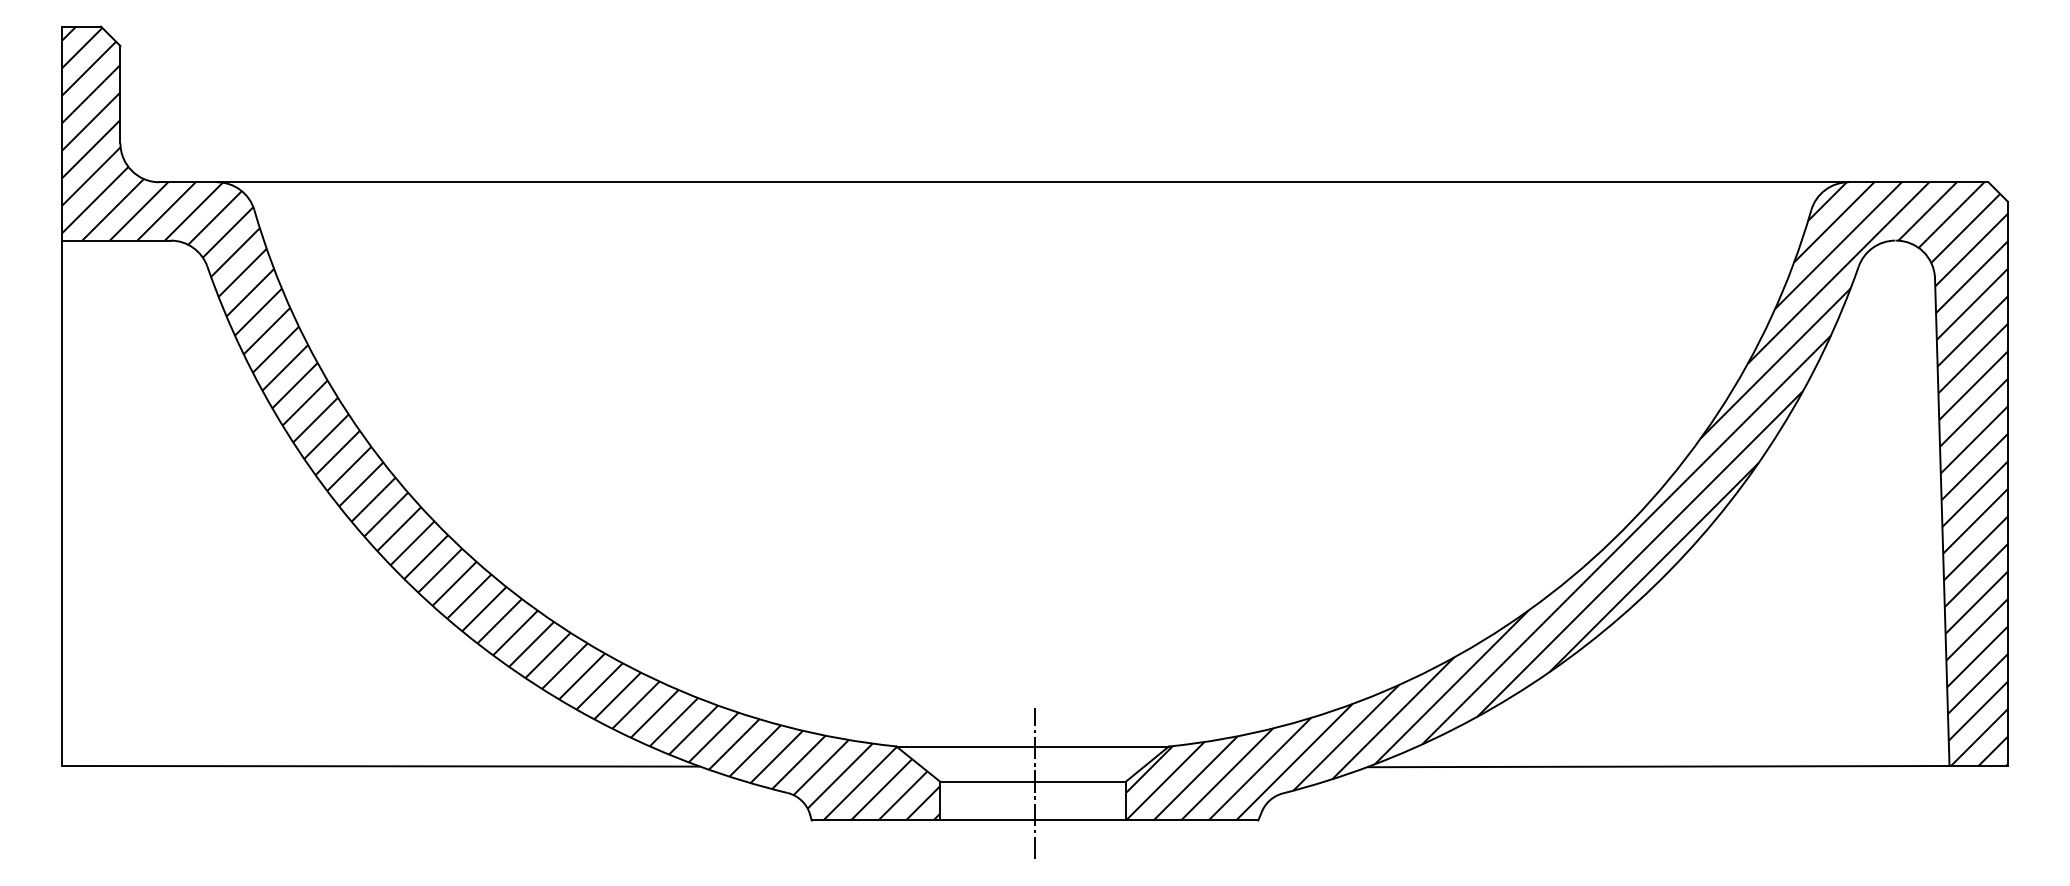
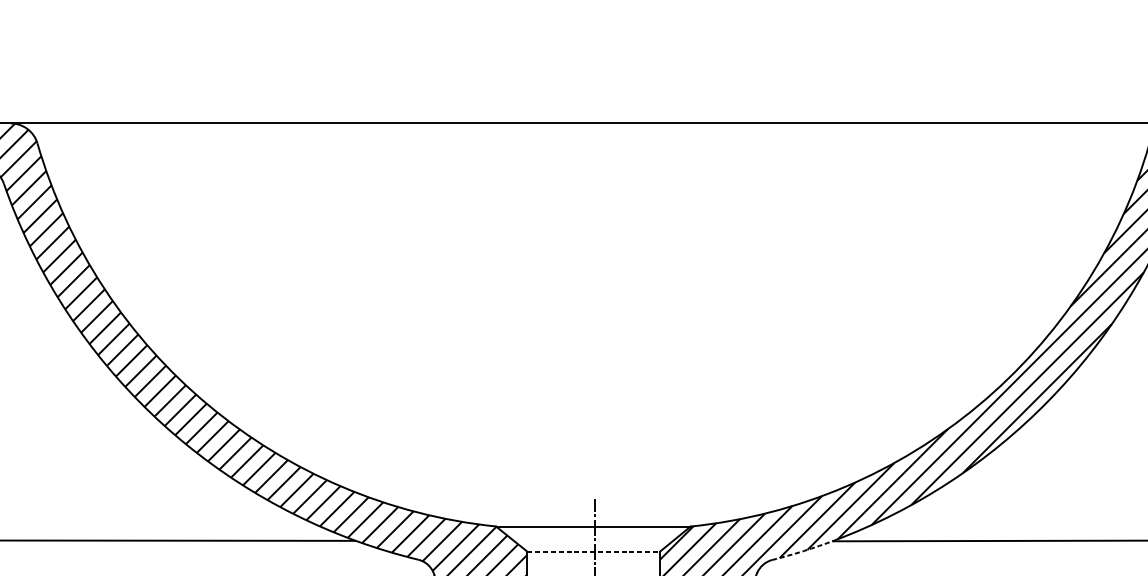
arc: (1327, 780) -> (803, 550), solid -> dashed
line: (1033, 781) -> (593, 551), solid -> dashed

